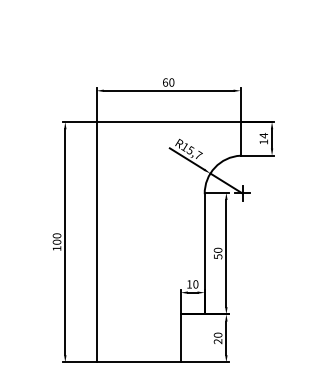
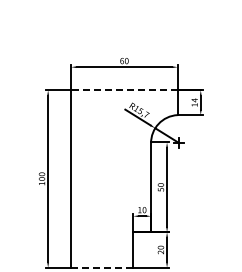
line: (167, 122) -> (123, 90), solid -> dashed
line: (138, 362) -> (102, 267), solid -> dashed

